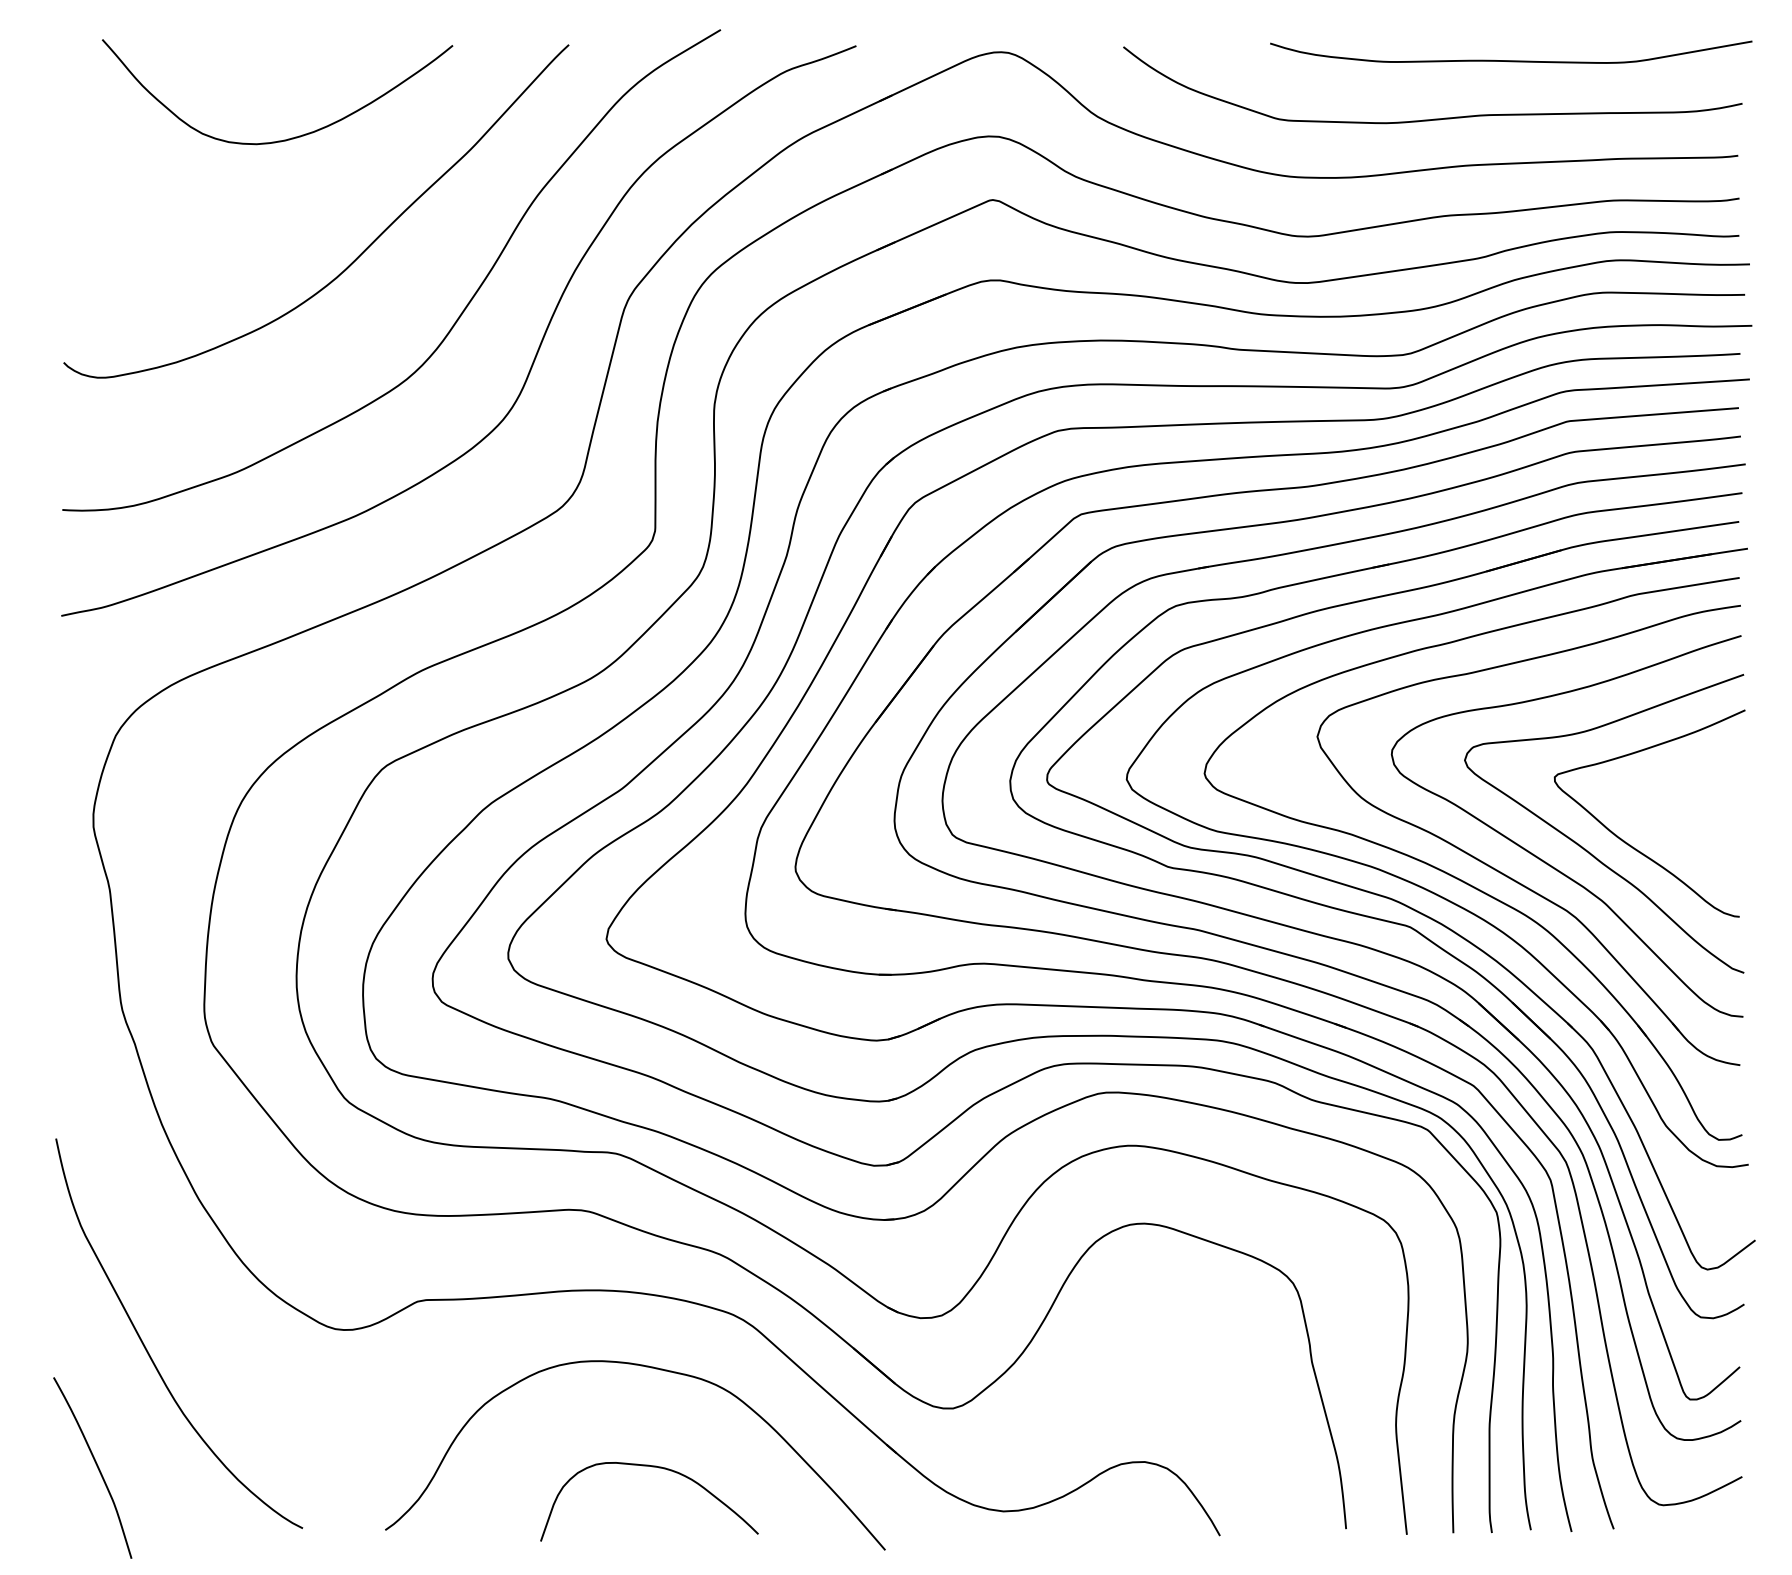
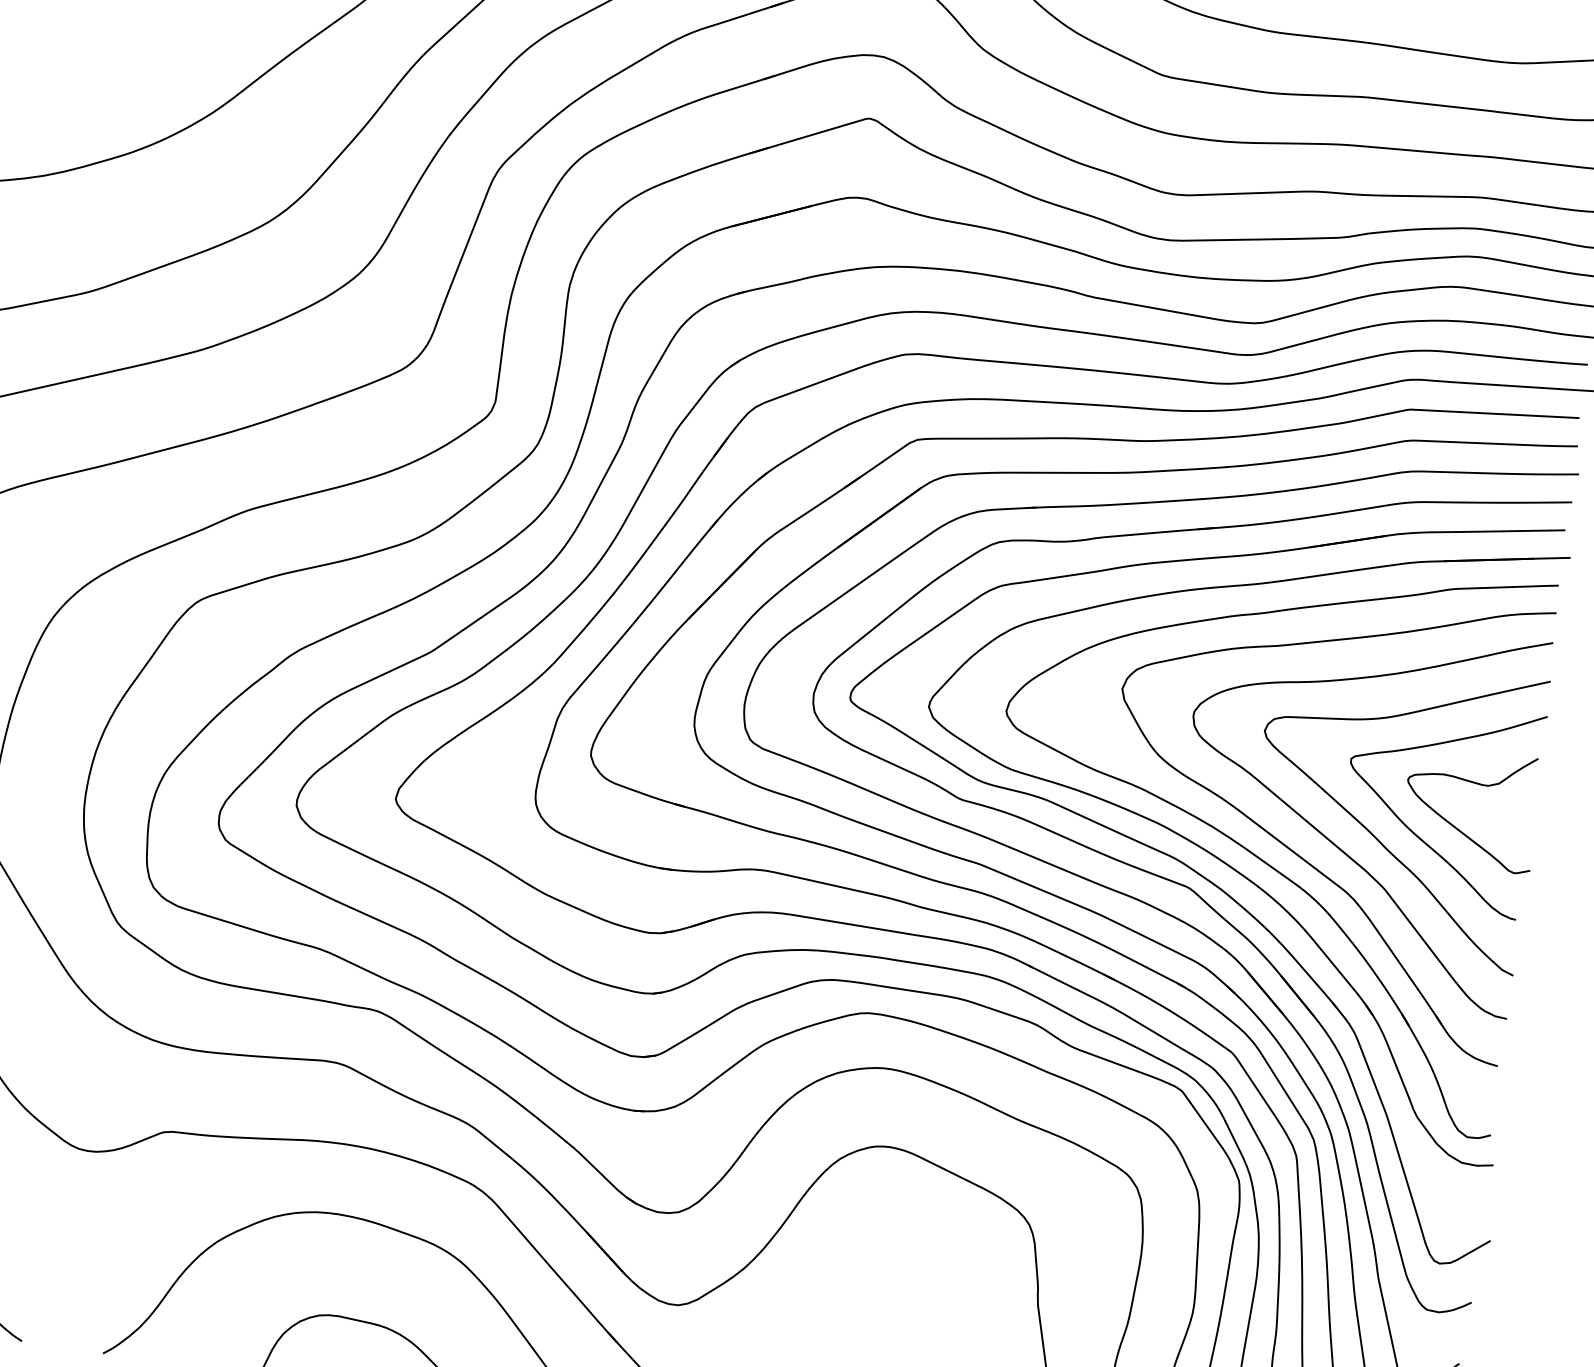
curve: (1666, 830) -> (1454, 825), added

